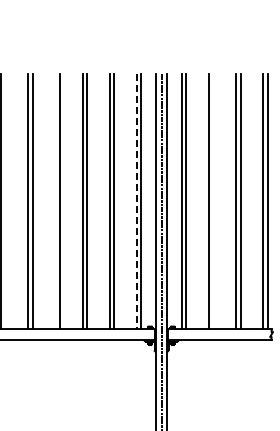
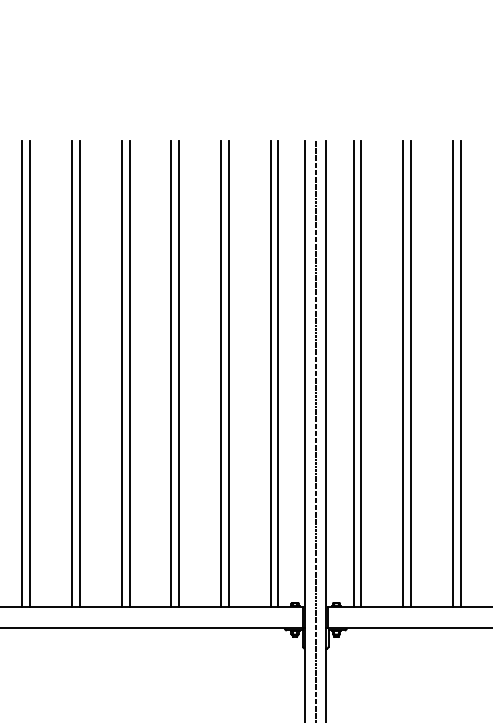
line: (5, 200) -> (30, 372), added
line: (55, 200) -> (121, 372), added
line: (213, 200) -> (410, 372), added
line: (136, 201) -> (270, 374), dashed -> solid

